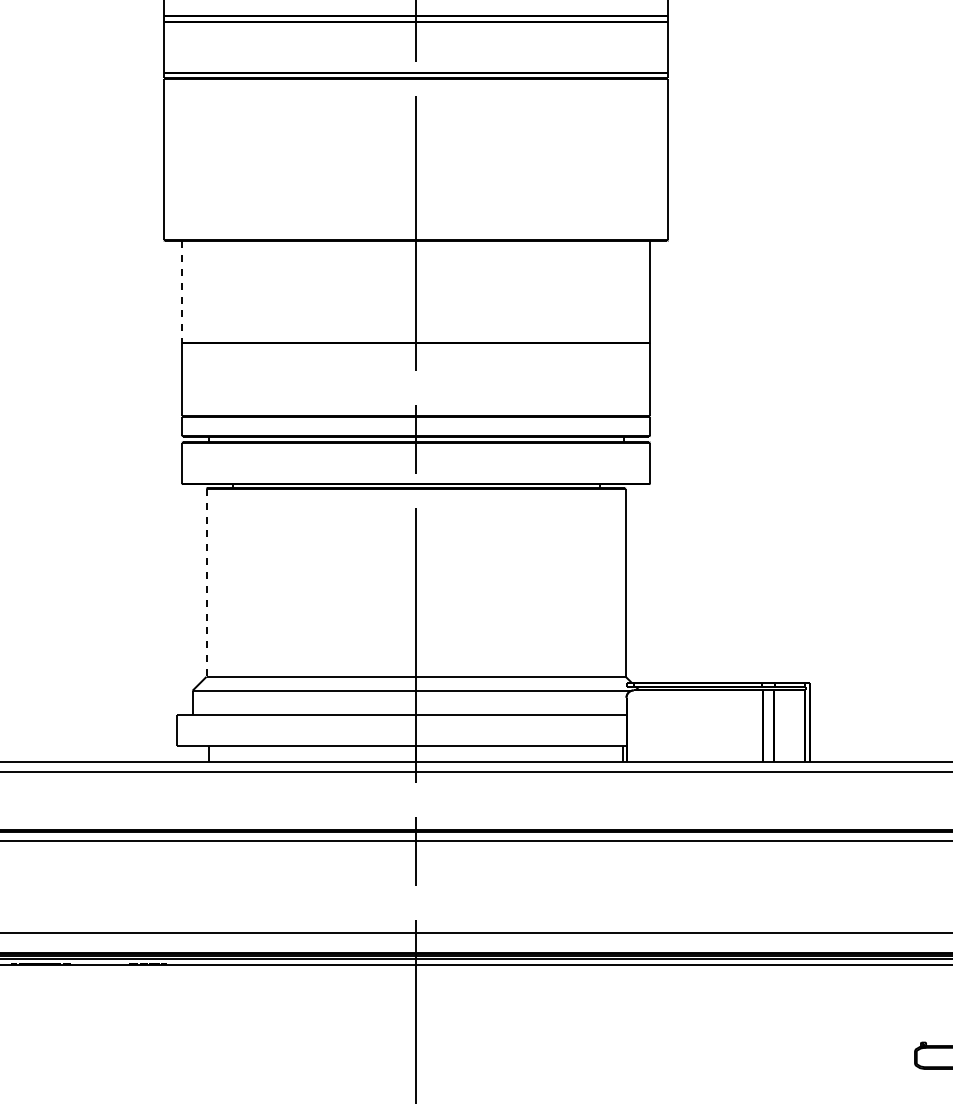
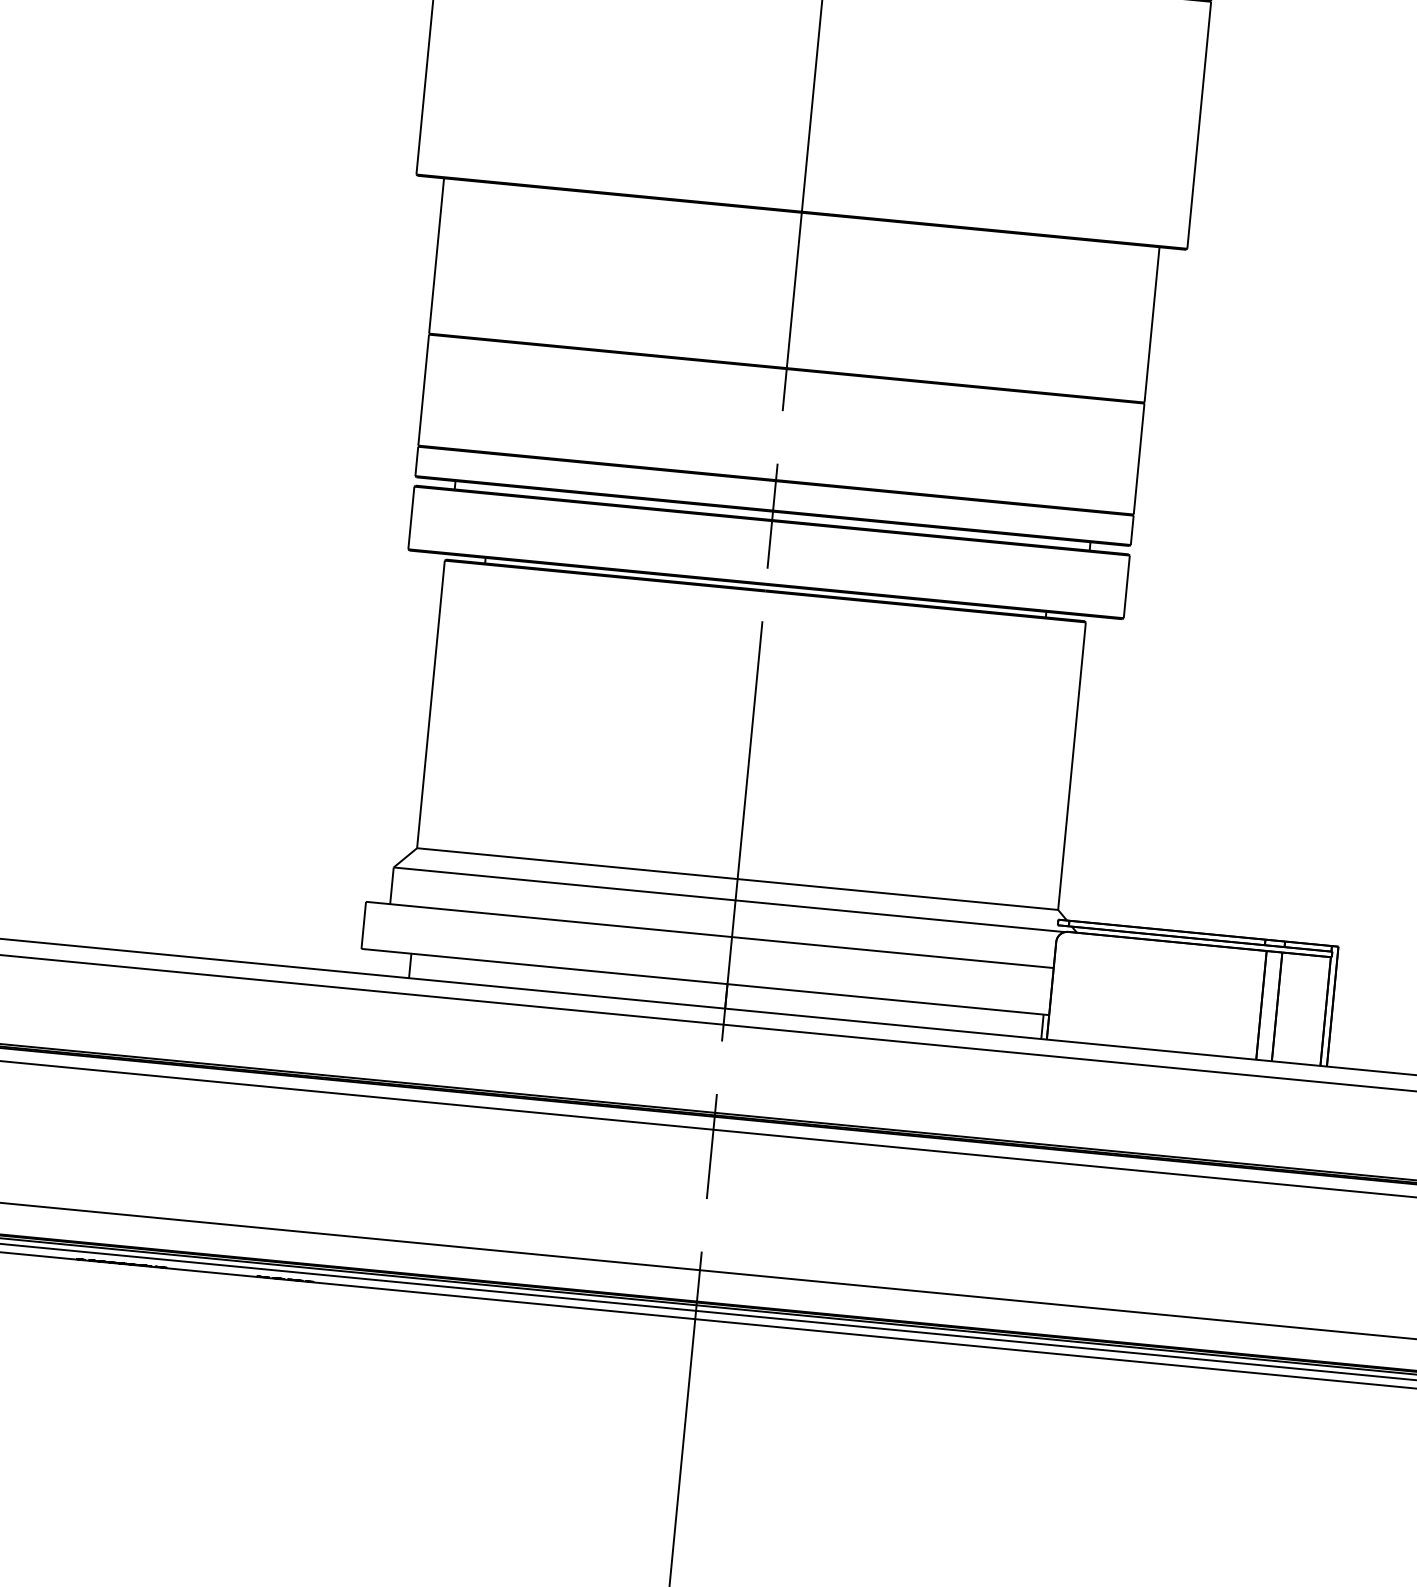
line: (182, 291) -> (437, 255), dashed -> solid
line: (206, 583) -> (430, 705), dashed -> solid

